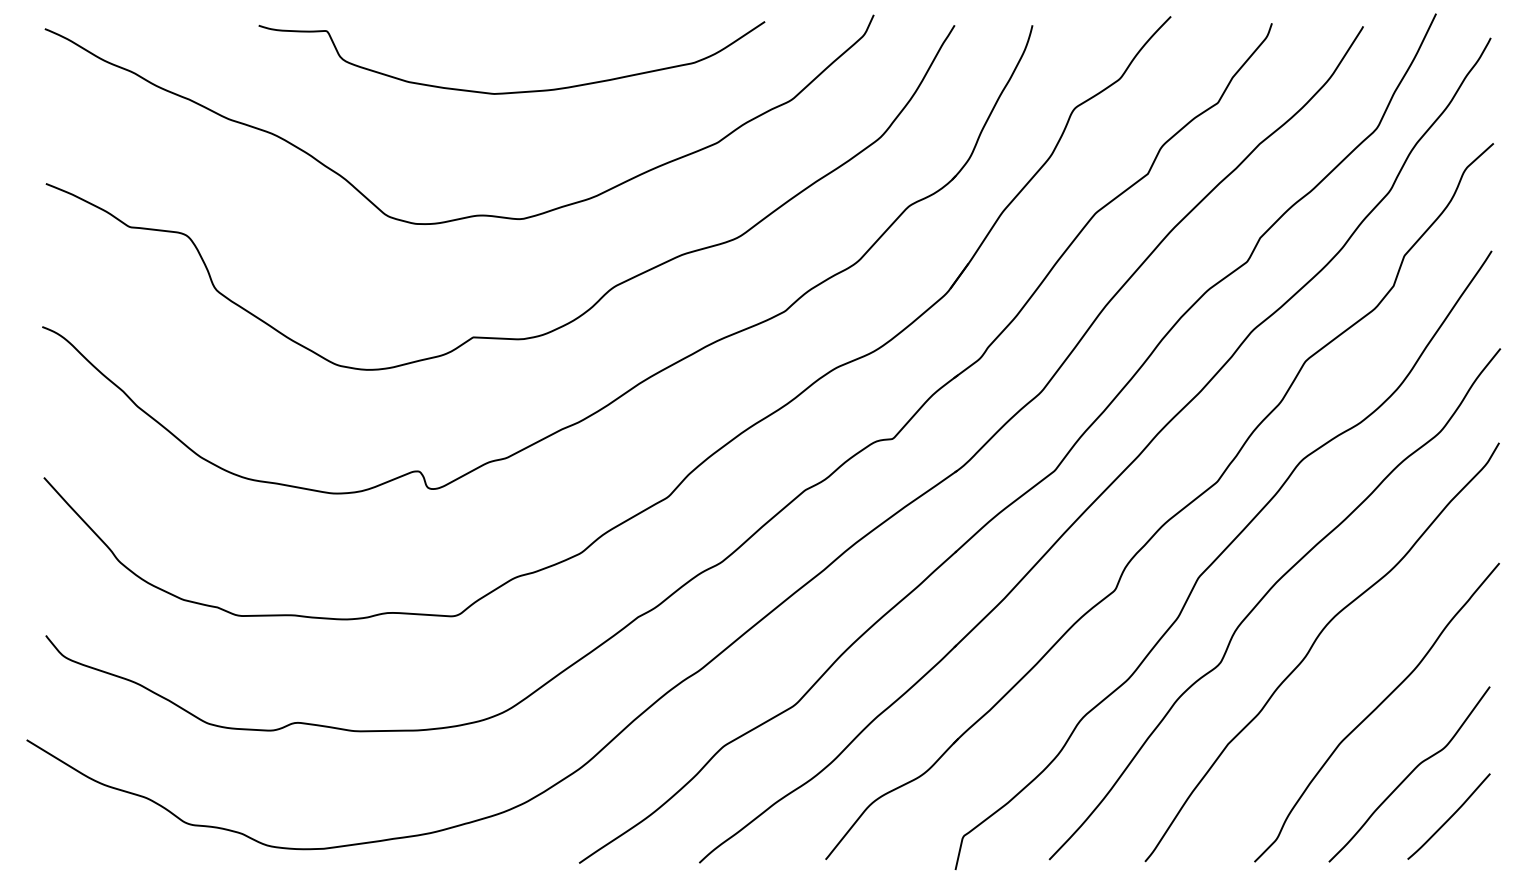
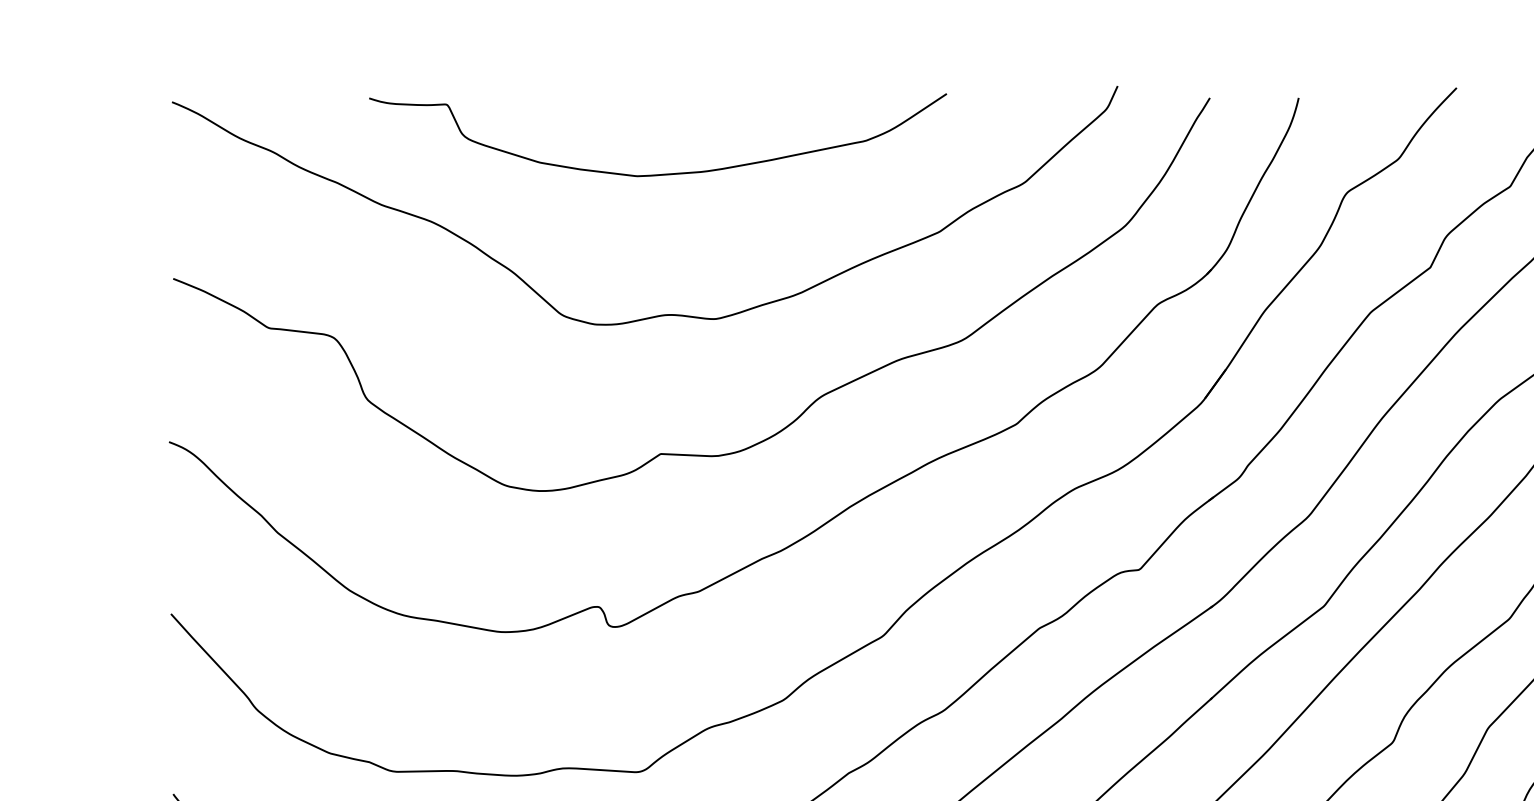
curve: (513, 91) -> (659, 173), moved

